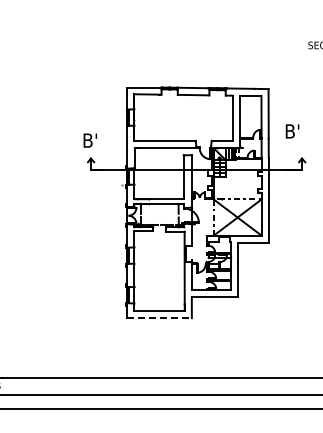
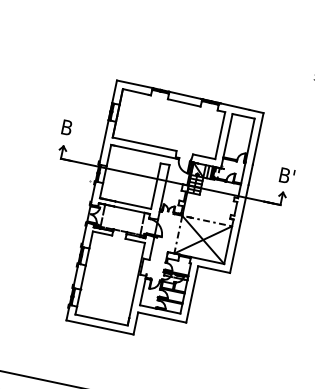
text: (292, 131) -> (287, 176), moved
text: (90, 140) -> (67, 127), B' -> B
line: (160, 318) -> (100, 328), dashed -> solid

